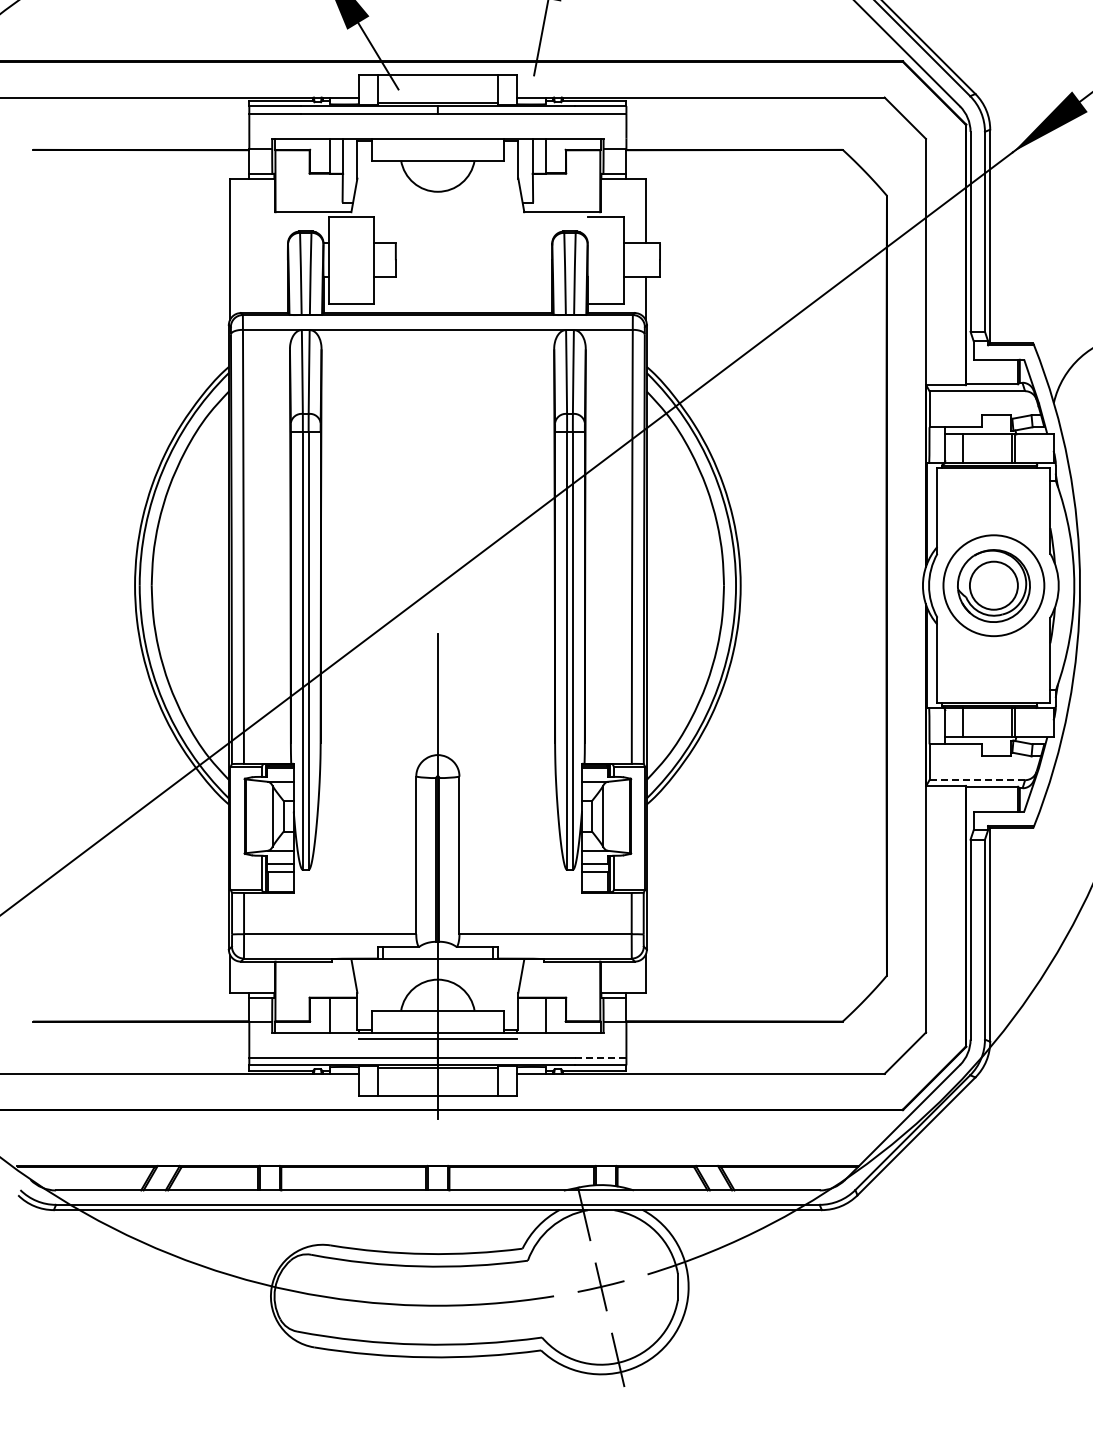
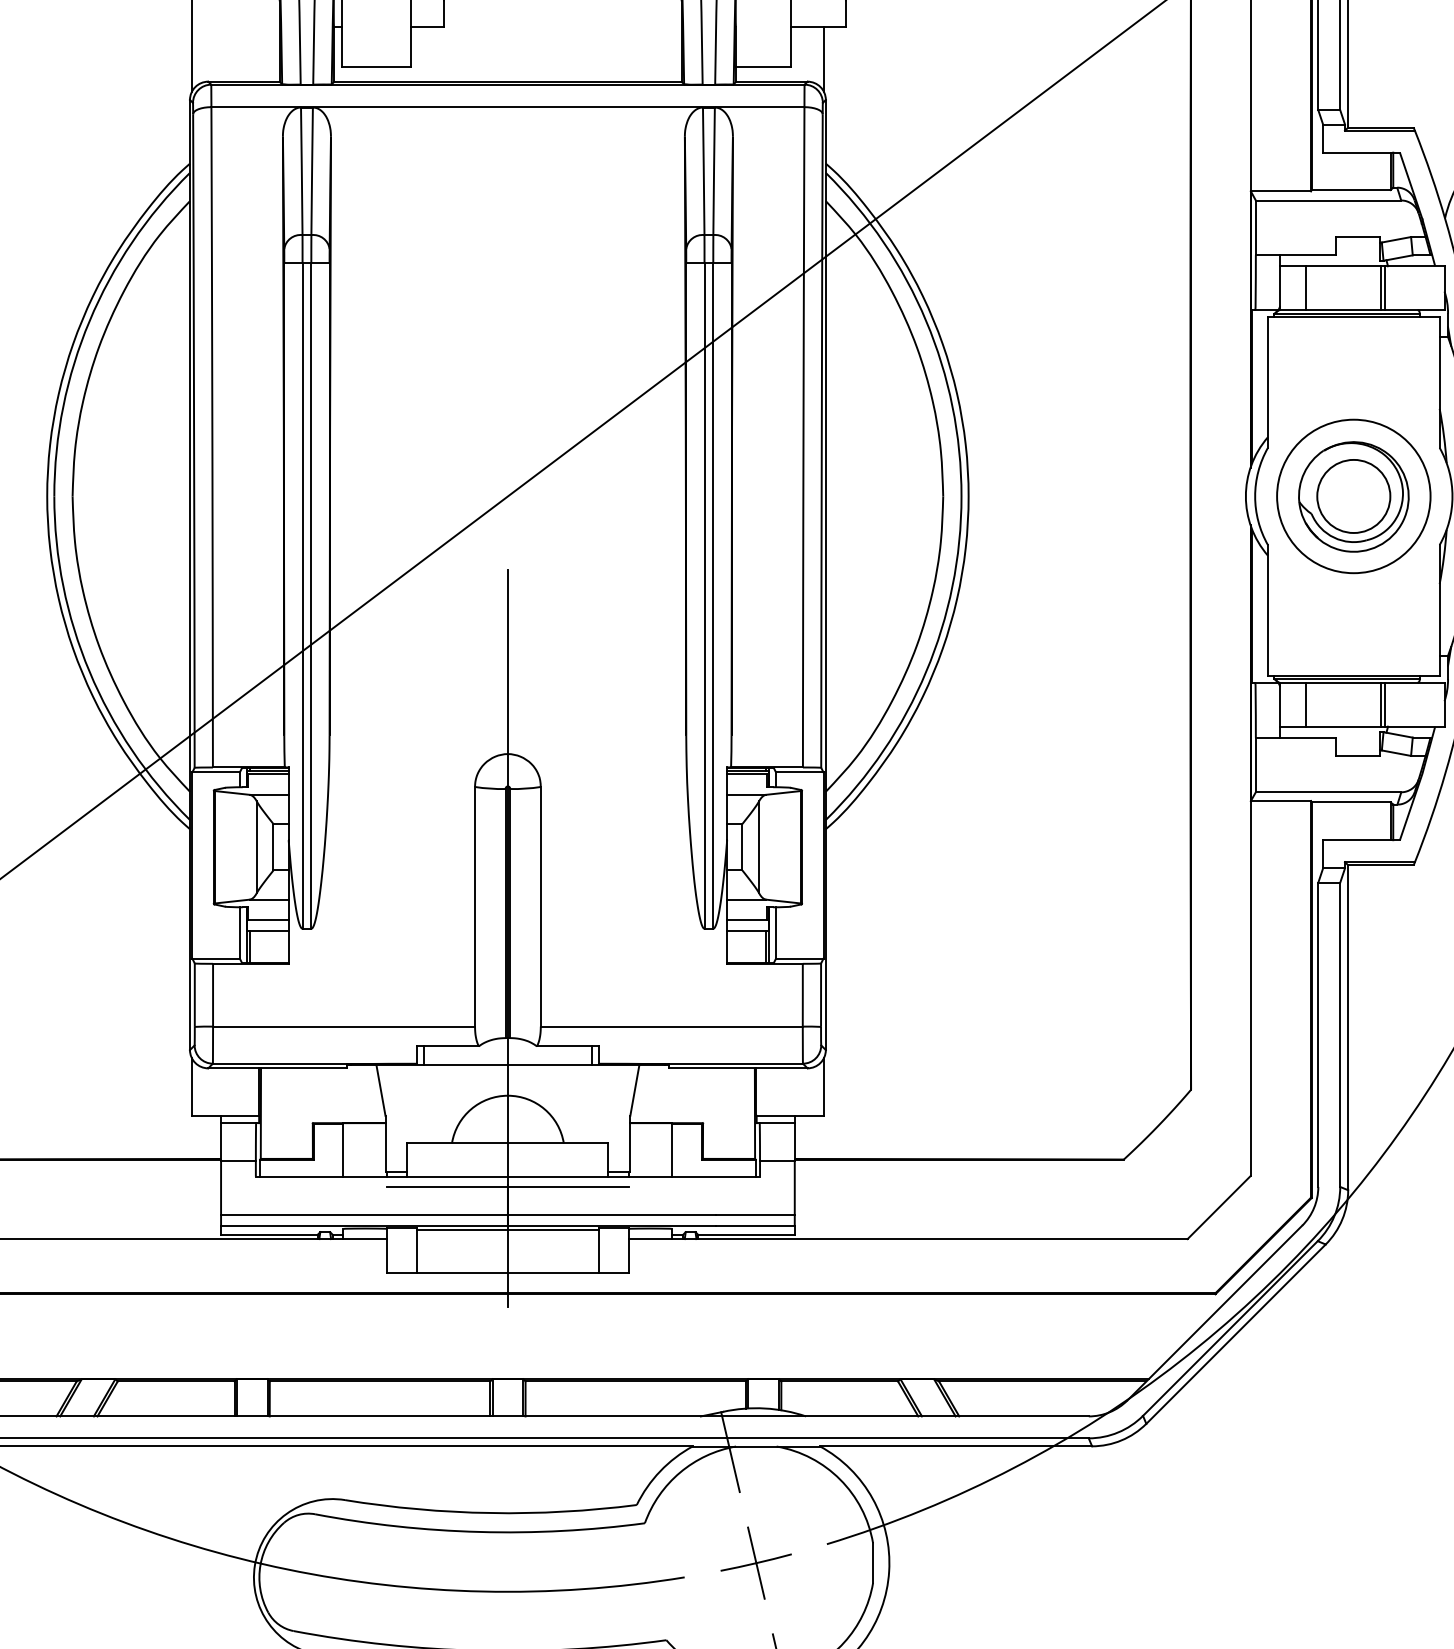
line: (977, 780) -> (1328, 792), dashed -> solid
line: (600, 1057) -> (755, 1214), dashed -> solid

